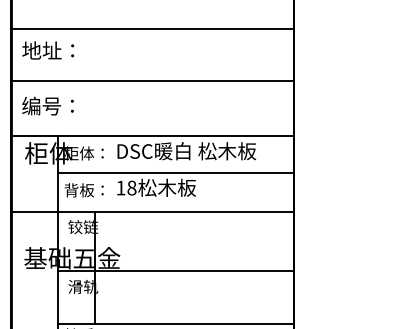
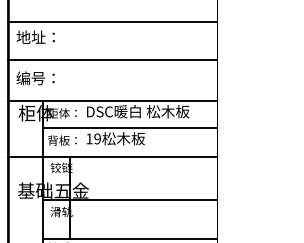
text: (131, 187) -> (97, 138), 18 -> 19

